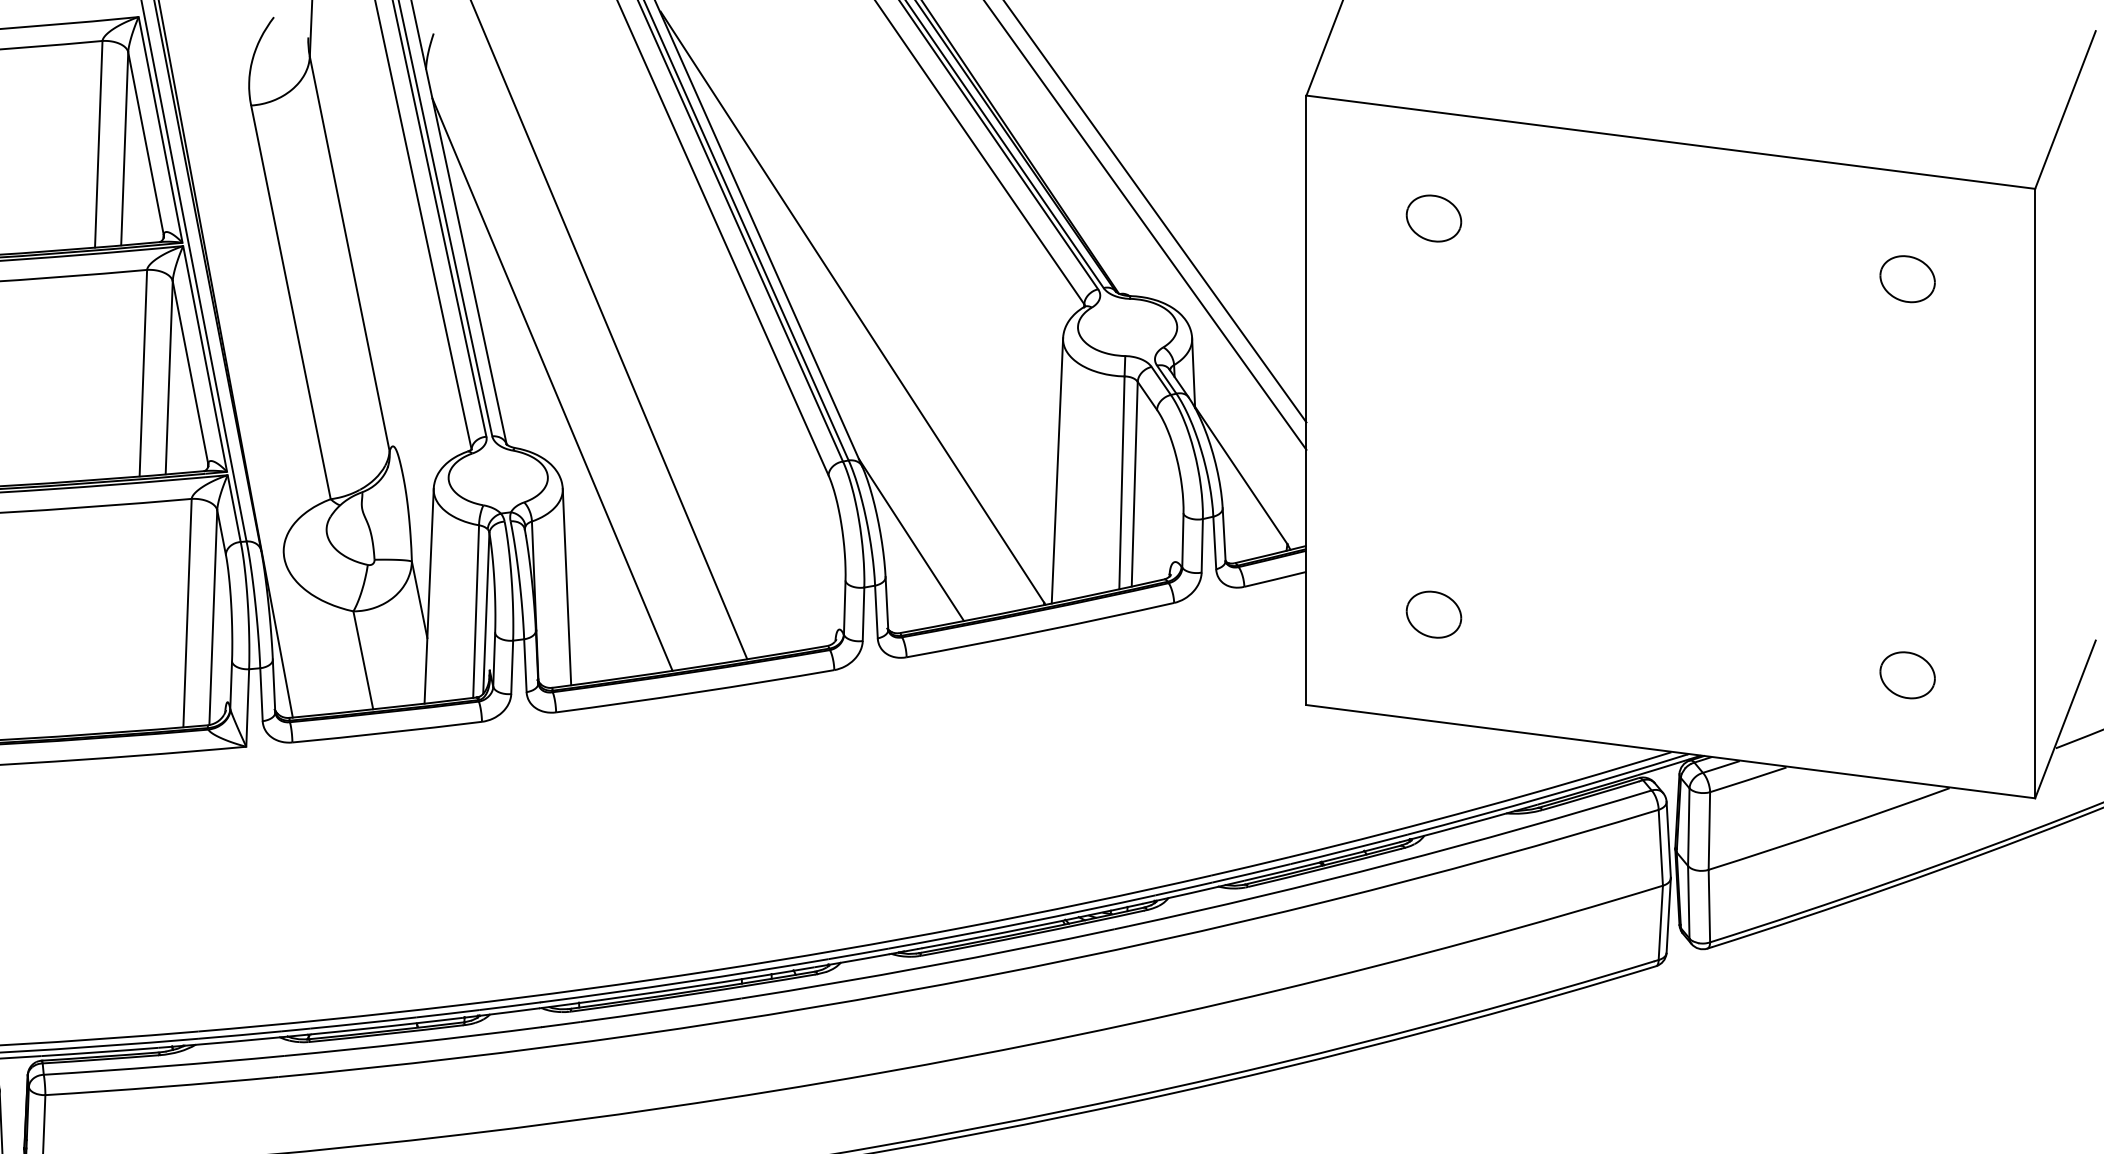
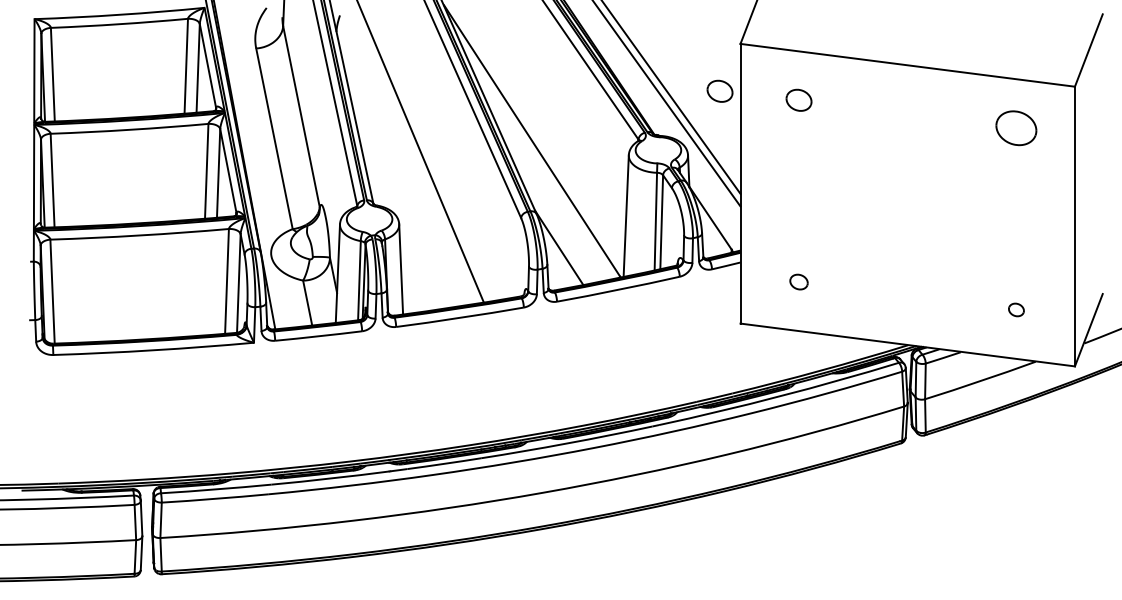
part: (1260, 197) -> (719, 90), added
part: (1907, 277) -> (1016, 127), size x1.6
line: (552, 384) -> (394, 176), removed
part: (1432, 613) -> (798, 281), size x0.7
part: (1907, 674) -> (1016, 309), size x0.6

